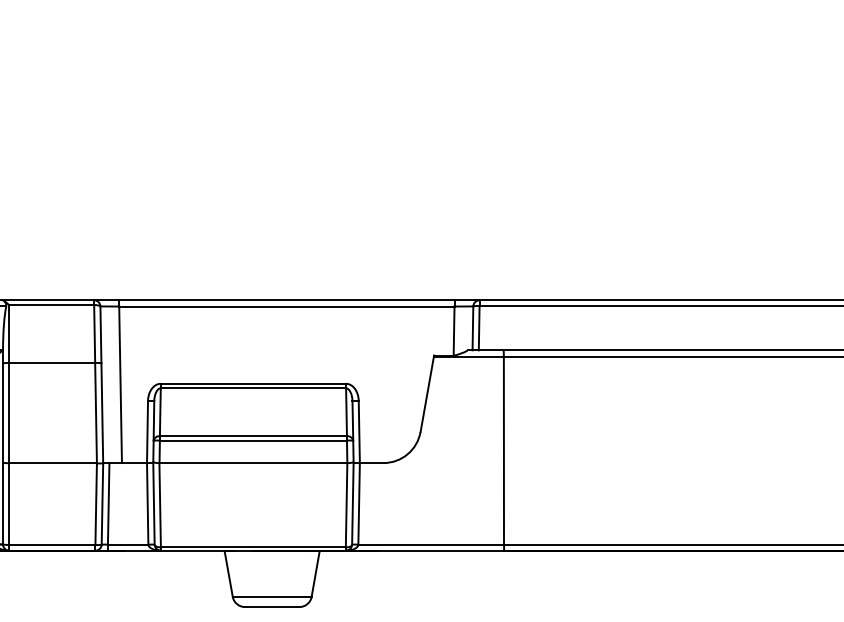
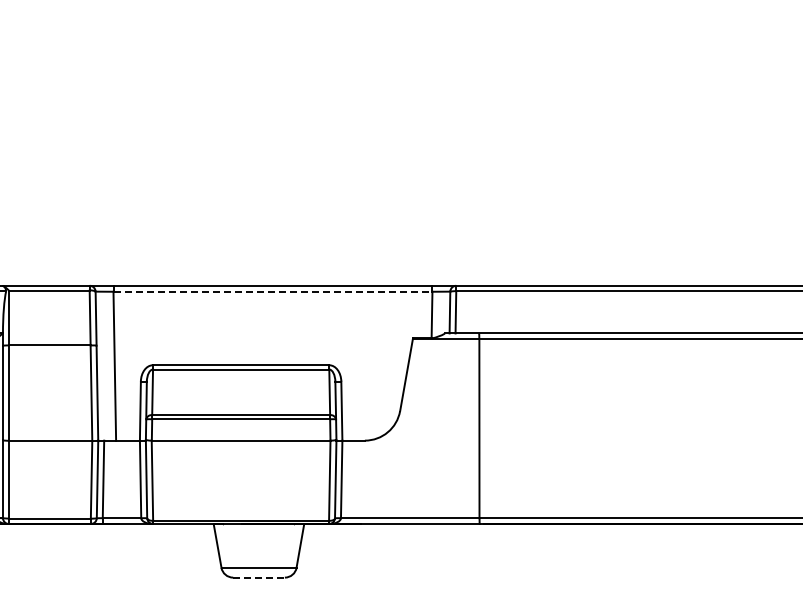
line: (287, 306) -> (273, 291), solid -> dashed
line: (272, 606) -> (259, 577), solid -> dashed

